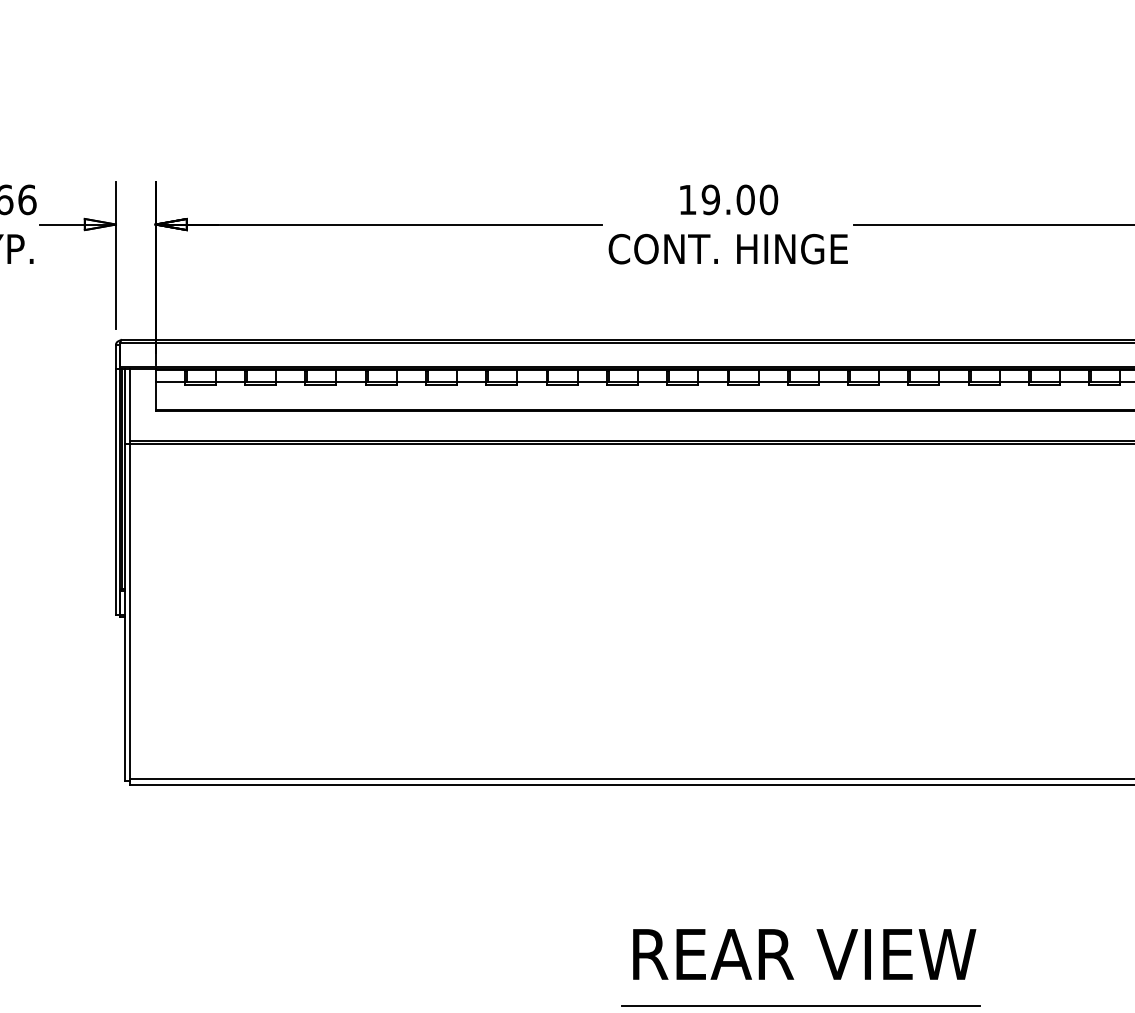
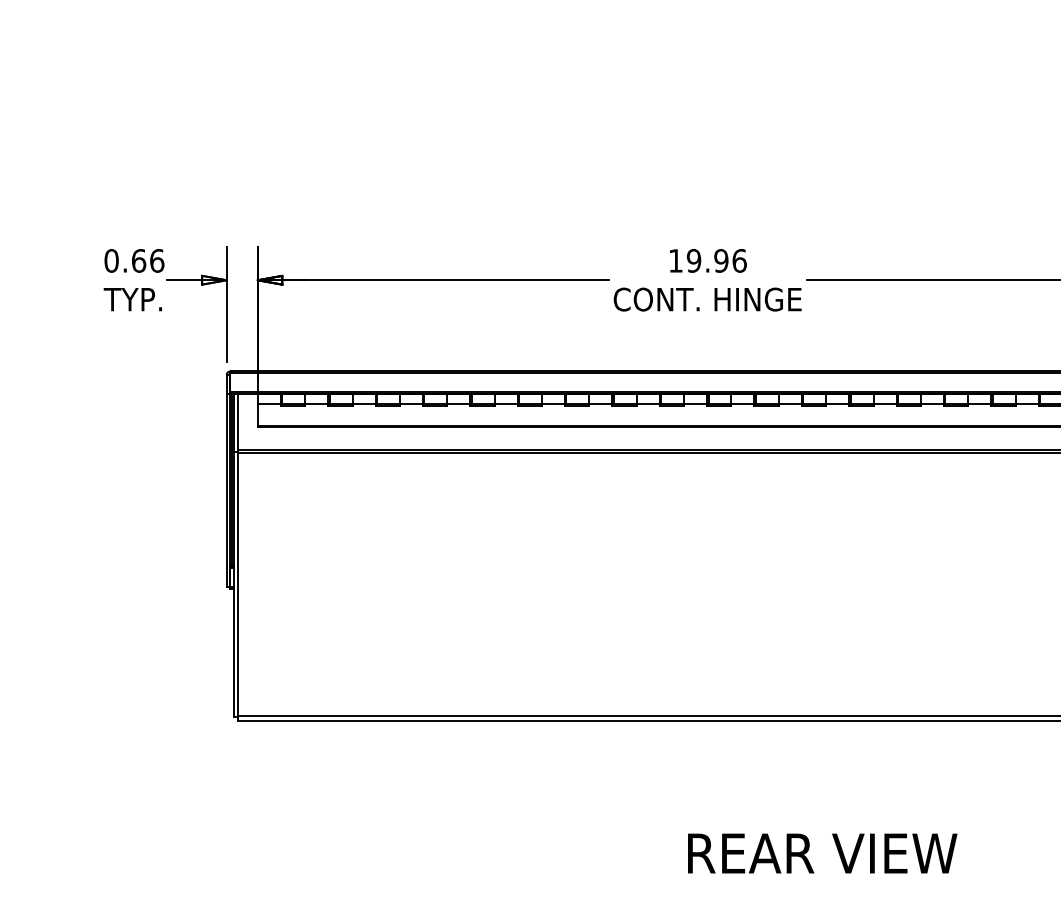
text: (757, 199) -> (730, 260), 19.00 -> 19.96
text: (804, 954) -> (822, 853), moved
line: (800, 1005) -> (764, 893), removed

